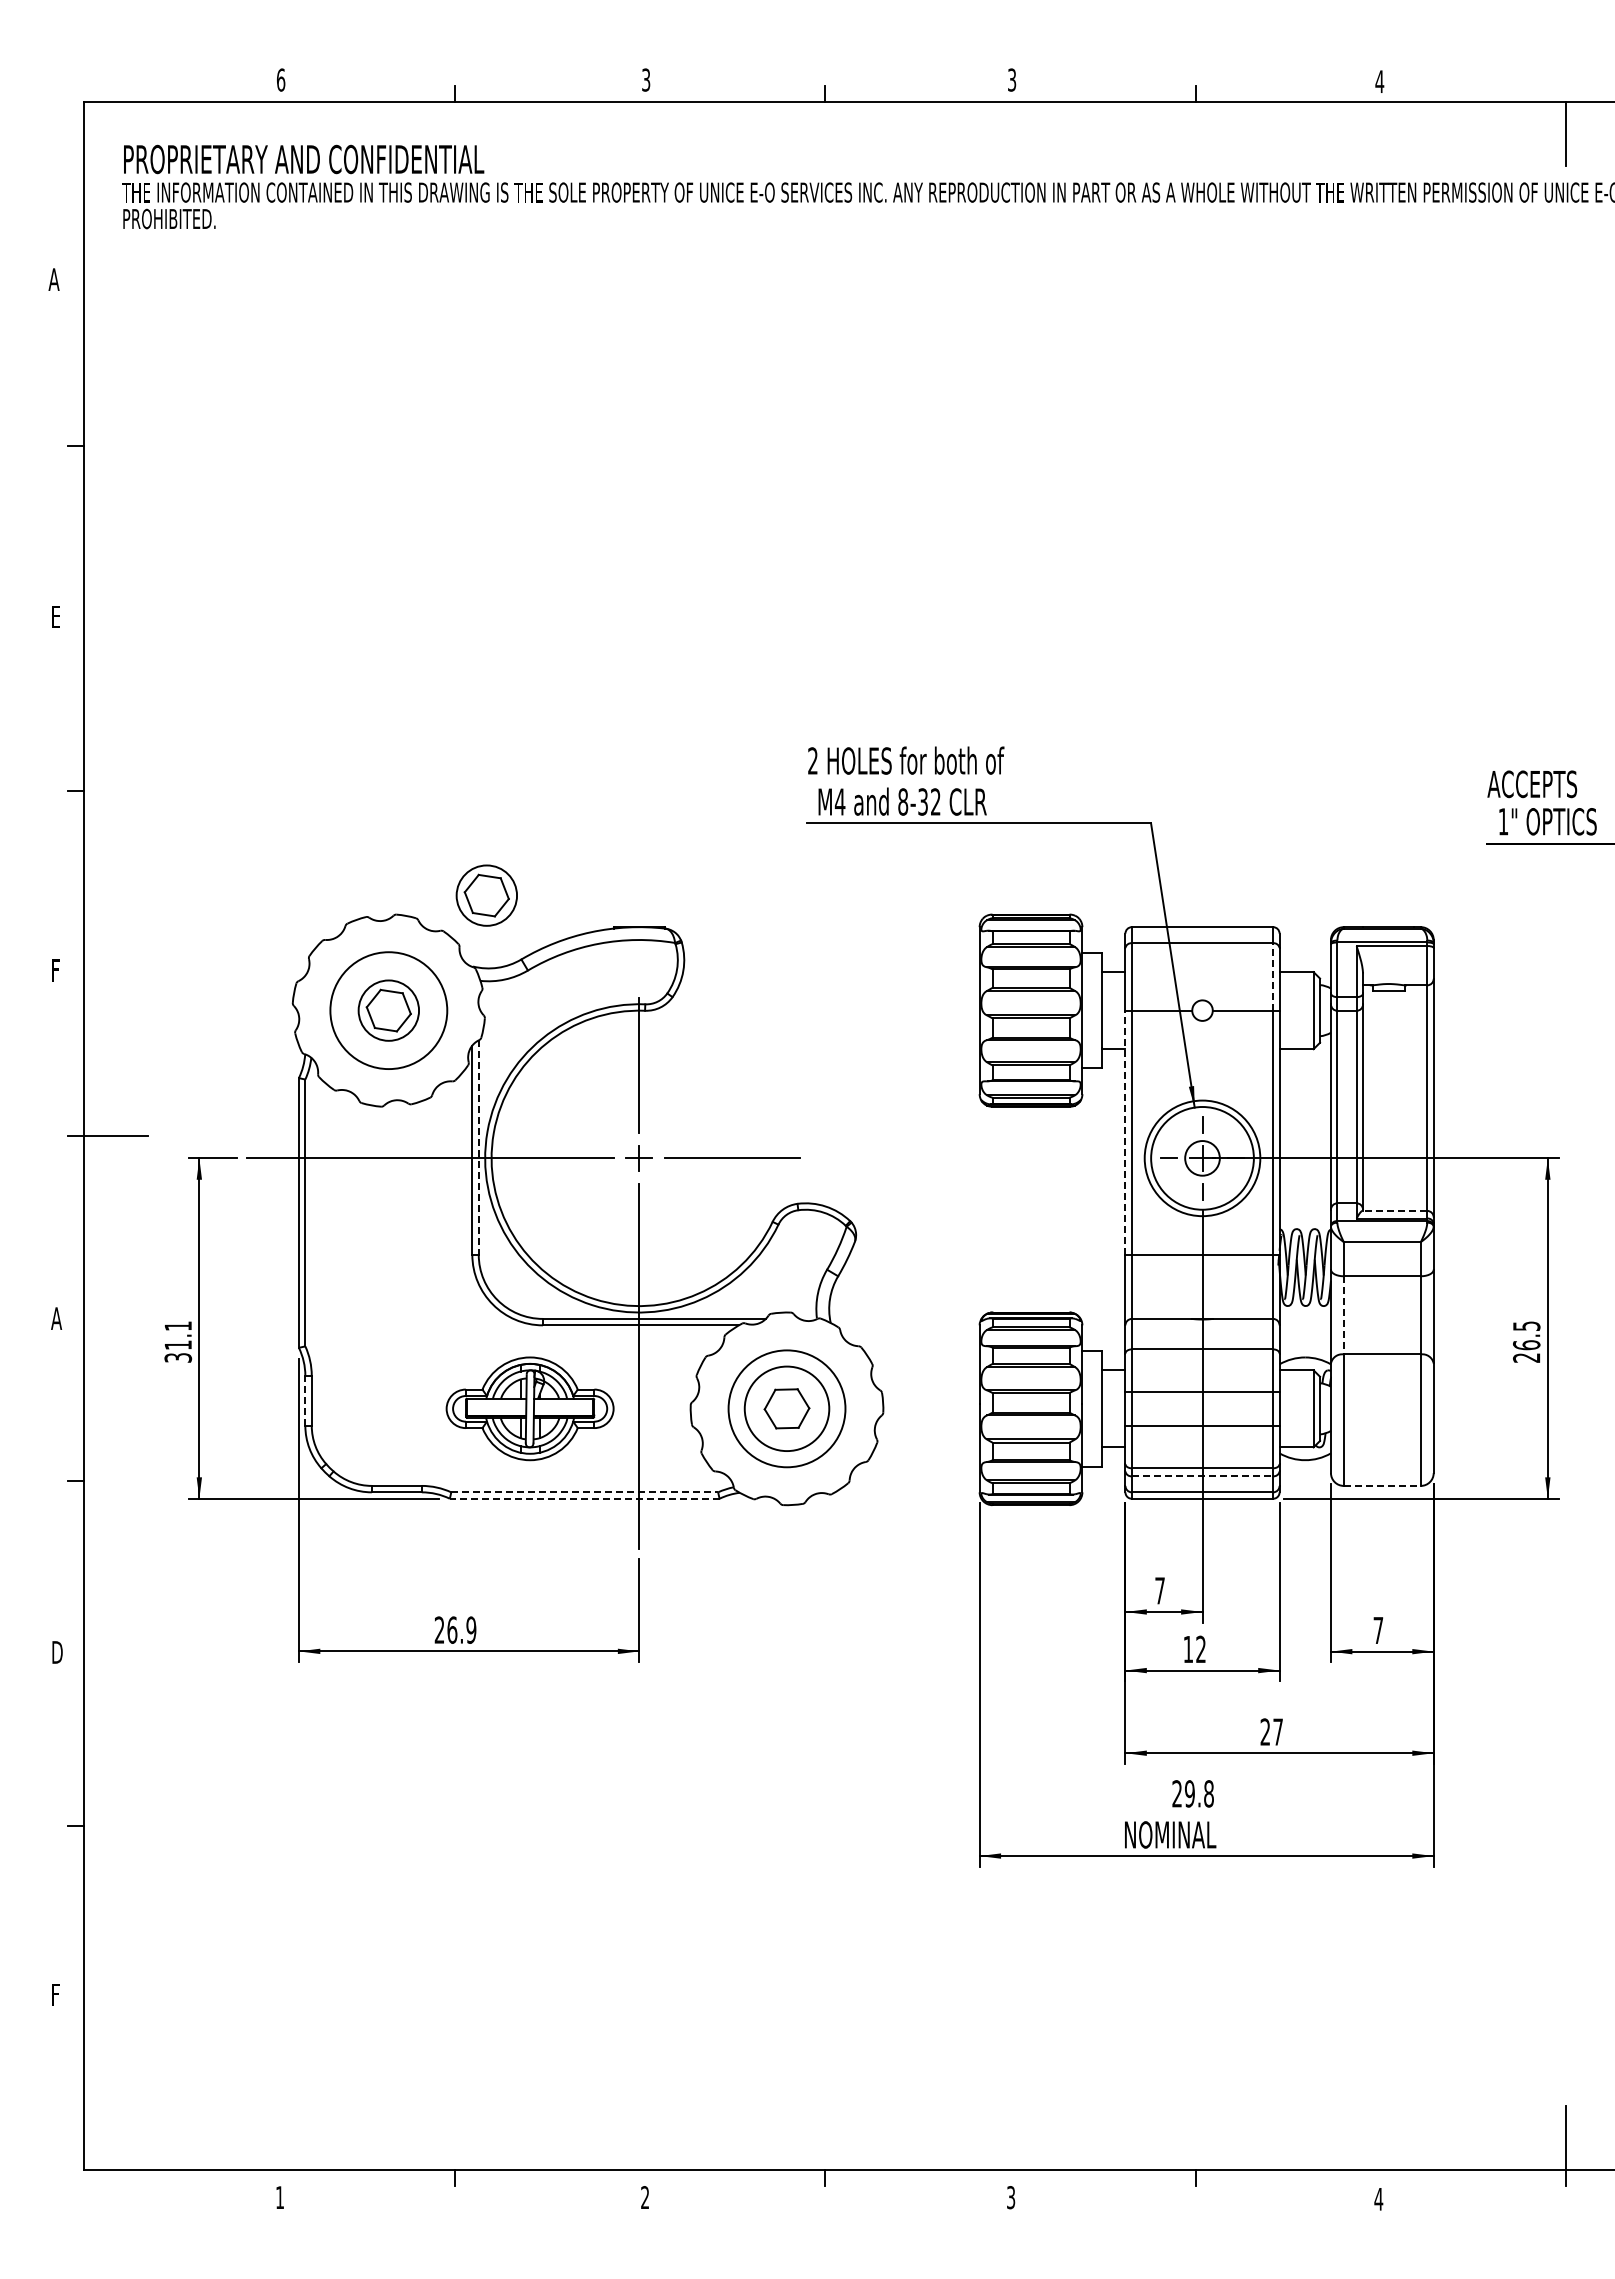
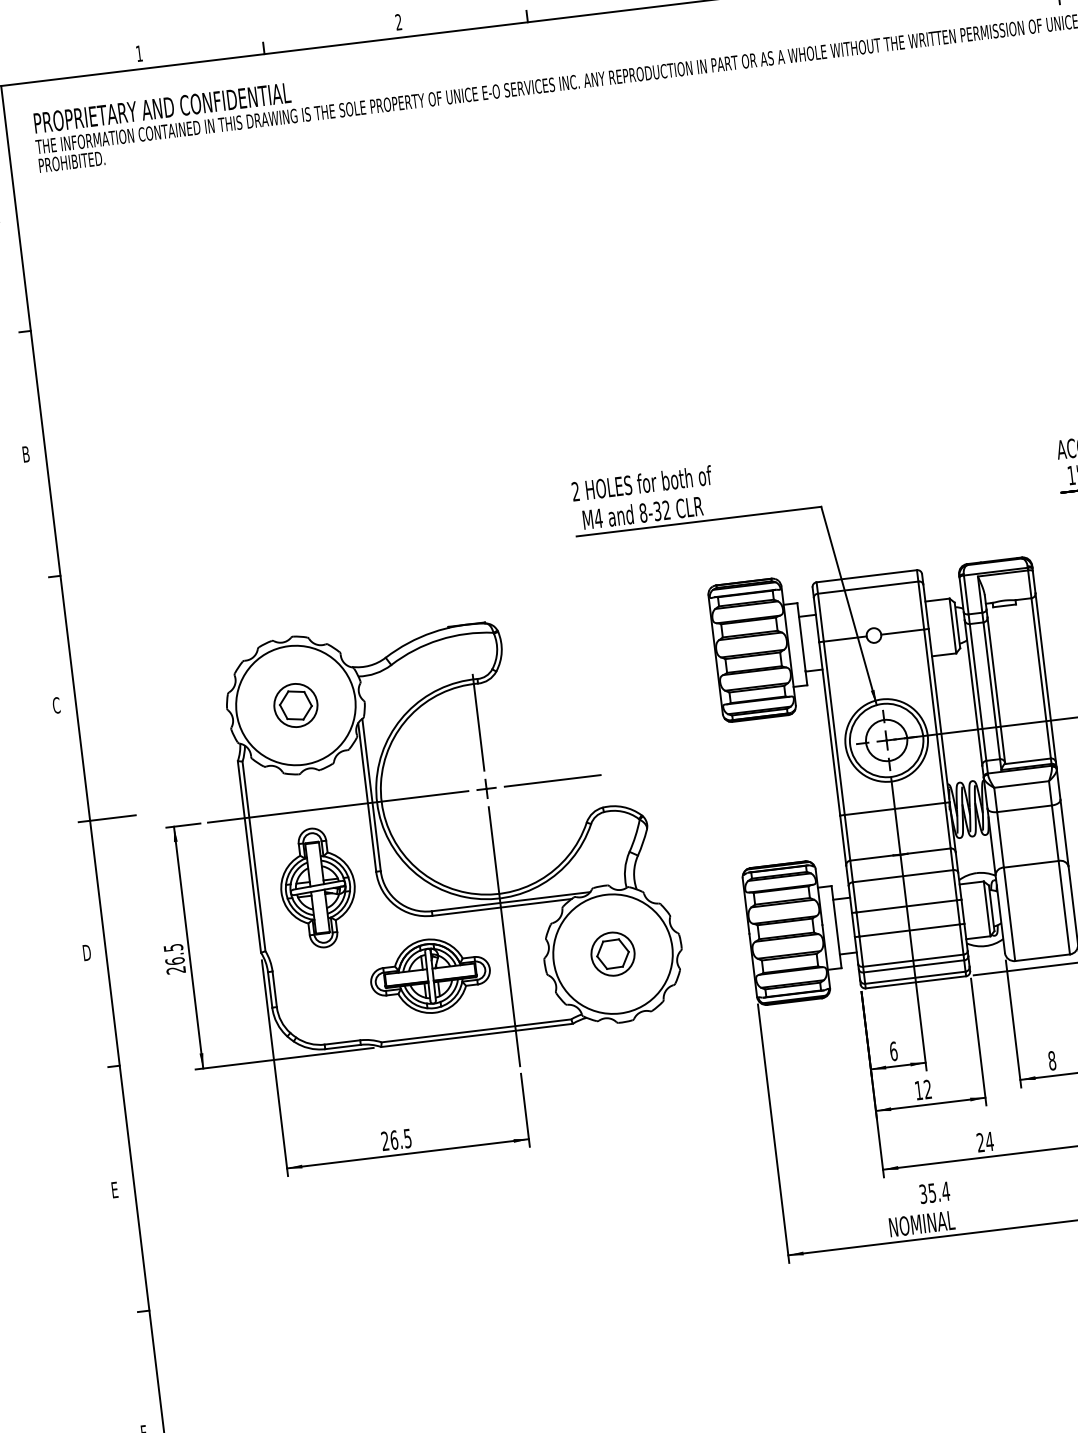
text: (281, 79) -> (139, 53), 6 -> 1
text: (646, 80) -> (399, 22), 3 -> 2
text: (56, 616) -> (25, 454), E -> B
part: (486, 895) -> (355, 615), removed
text: (56, 970) -> (56, 705), F -> C
line: (1273, 976) -> (921, 605), dashed -> solid
circle: (388, 1010) -> (295, 705), size x1.43
line: (1125, 1132) -> (829, 728), dashed -> solid
line: (478, 1148) -> (371, 795), dashed -> solid
circle: (1202, 1158) -> (886, 740), size x1.67
line: (1394, 1210) -> (1027, 761), dashed -> solid
part: (388, 1267) -> (317, 888), added
line: (1343, 1315) -> (1000, 840), dashed -> solid
text: (56, 1318) -> (86, 952), A -> D
text: (178, 1341) -> (174, 958), 31.1 -> 26.5
line: (305, 1400) -> (270, 989), dashed -> solid
circle: (786, 1408) -> (612, 953), size x0.71
circle: (786, 1408) -> (612, 953), size x1.43
line: (1202, 1476) -> (914, 966), dashed -> solid
line: (1382, 1485) -> (1042, 957), dashed -> solid
line: (585, 1492) -> (477, 1030), dashed -> solid
line: (584, 1498) -> (476, 1035), dashed -> solid
text: (1160, 1590) -> (893, 1051), 7 -> 6
text: (471, 1629) -> (407, 1138), 26.9 -> 26.5
text: (1378, 1630) -> (1052, 1060), 7 -> 8
text: (57, 1652) -> (115, 1189), D -> E
text: (1277, 1731) -> (989, 1141), 27 -> 24
text: (1193, 1793) -> (934, 1192), 29.8 -> 35.4

